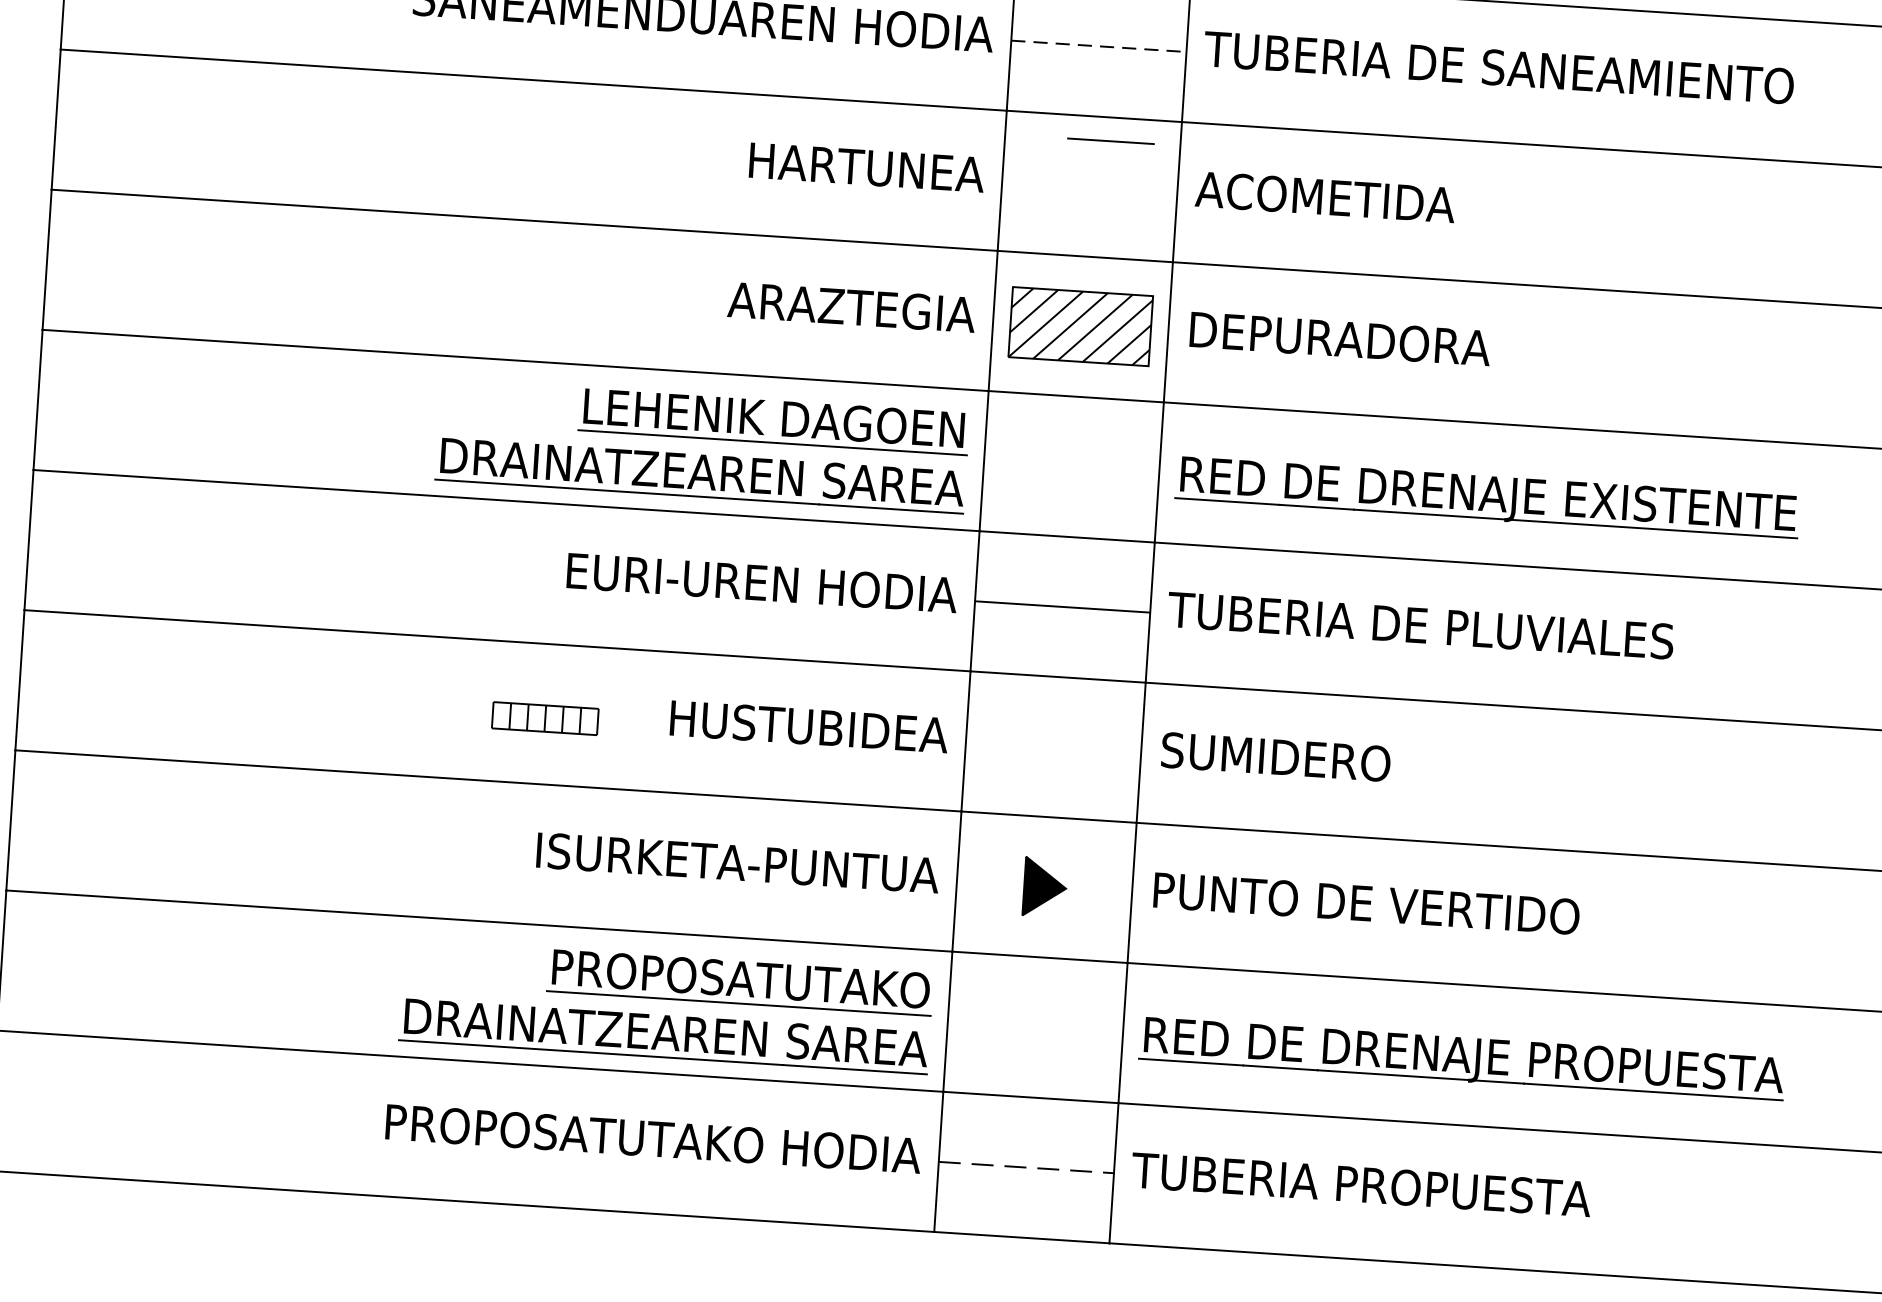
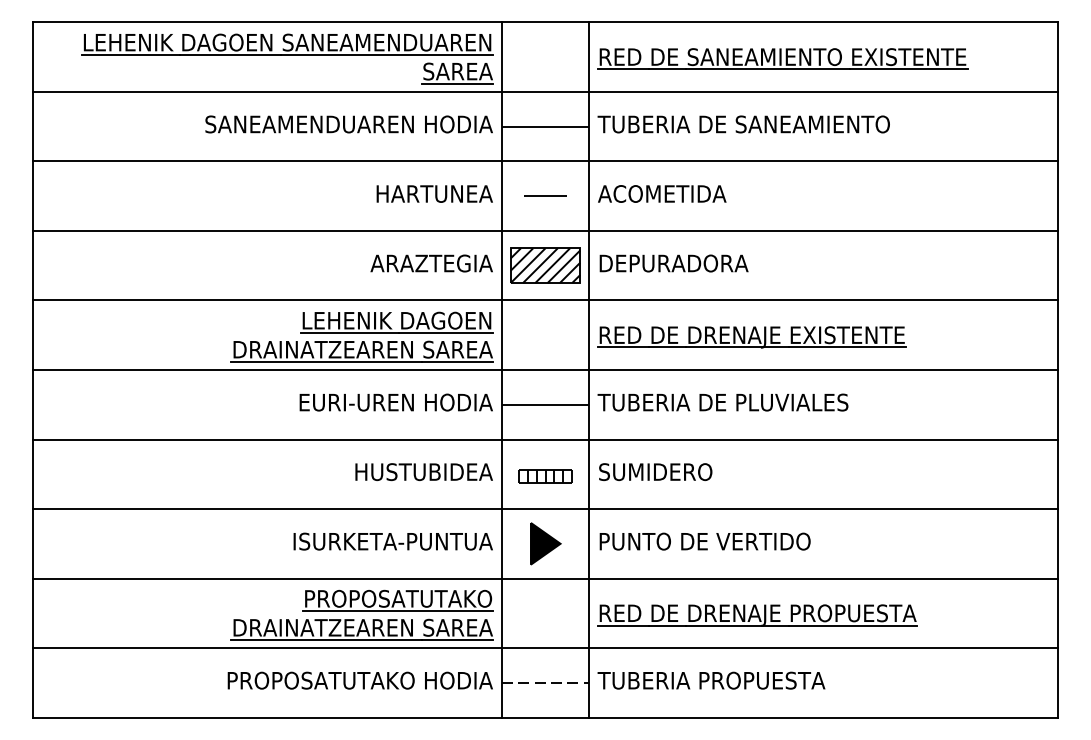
line: (1098, 46) -> (545, 126), dashed -> solid
line: (1111, 139) -> (545, 195), moved
part: (545, 718) -> (545, 476), moved
part: (1044, 886) -> (545, 543), size x1.43

